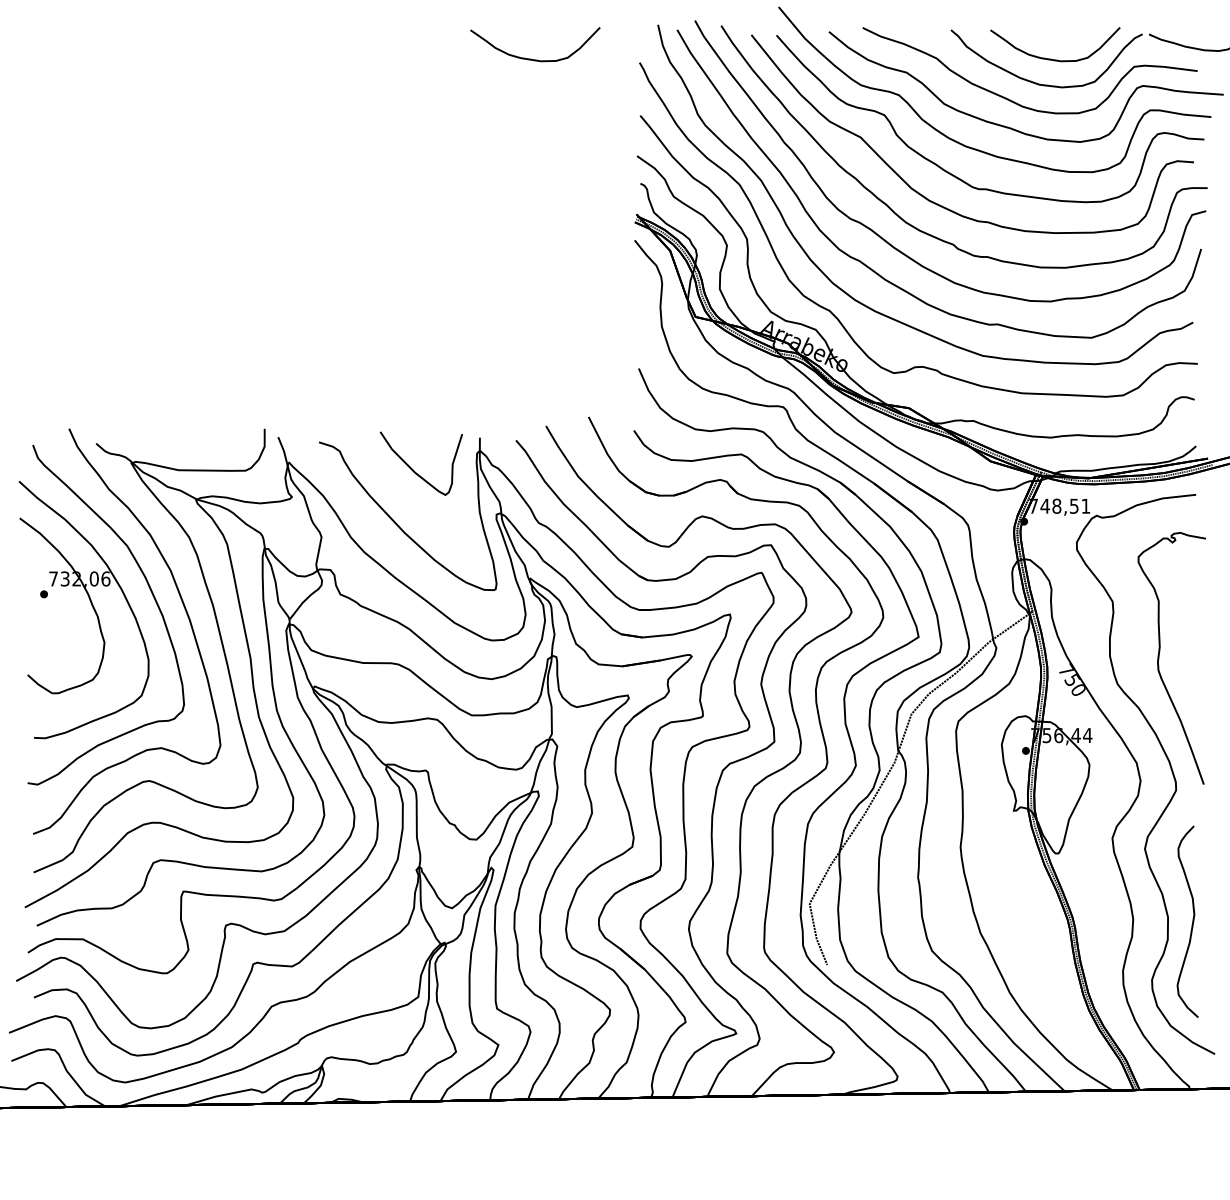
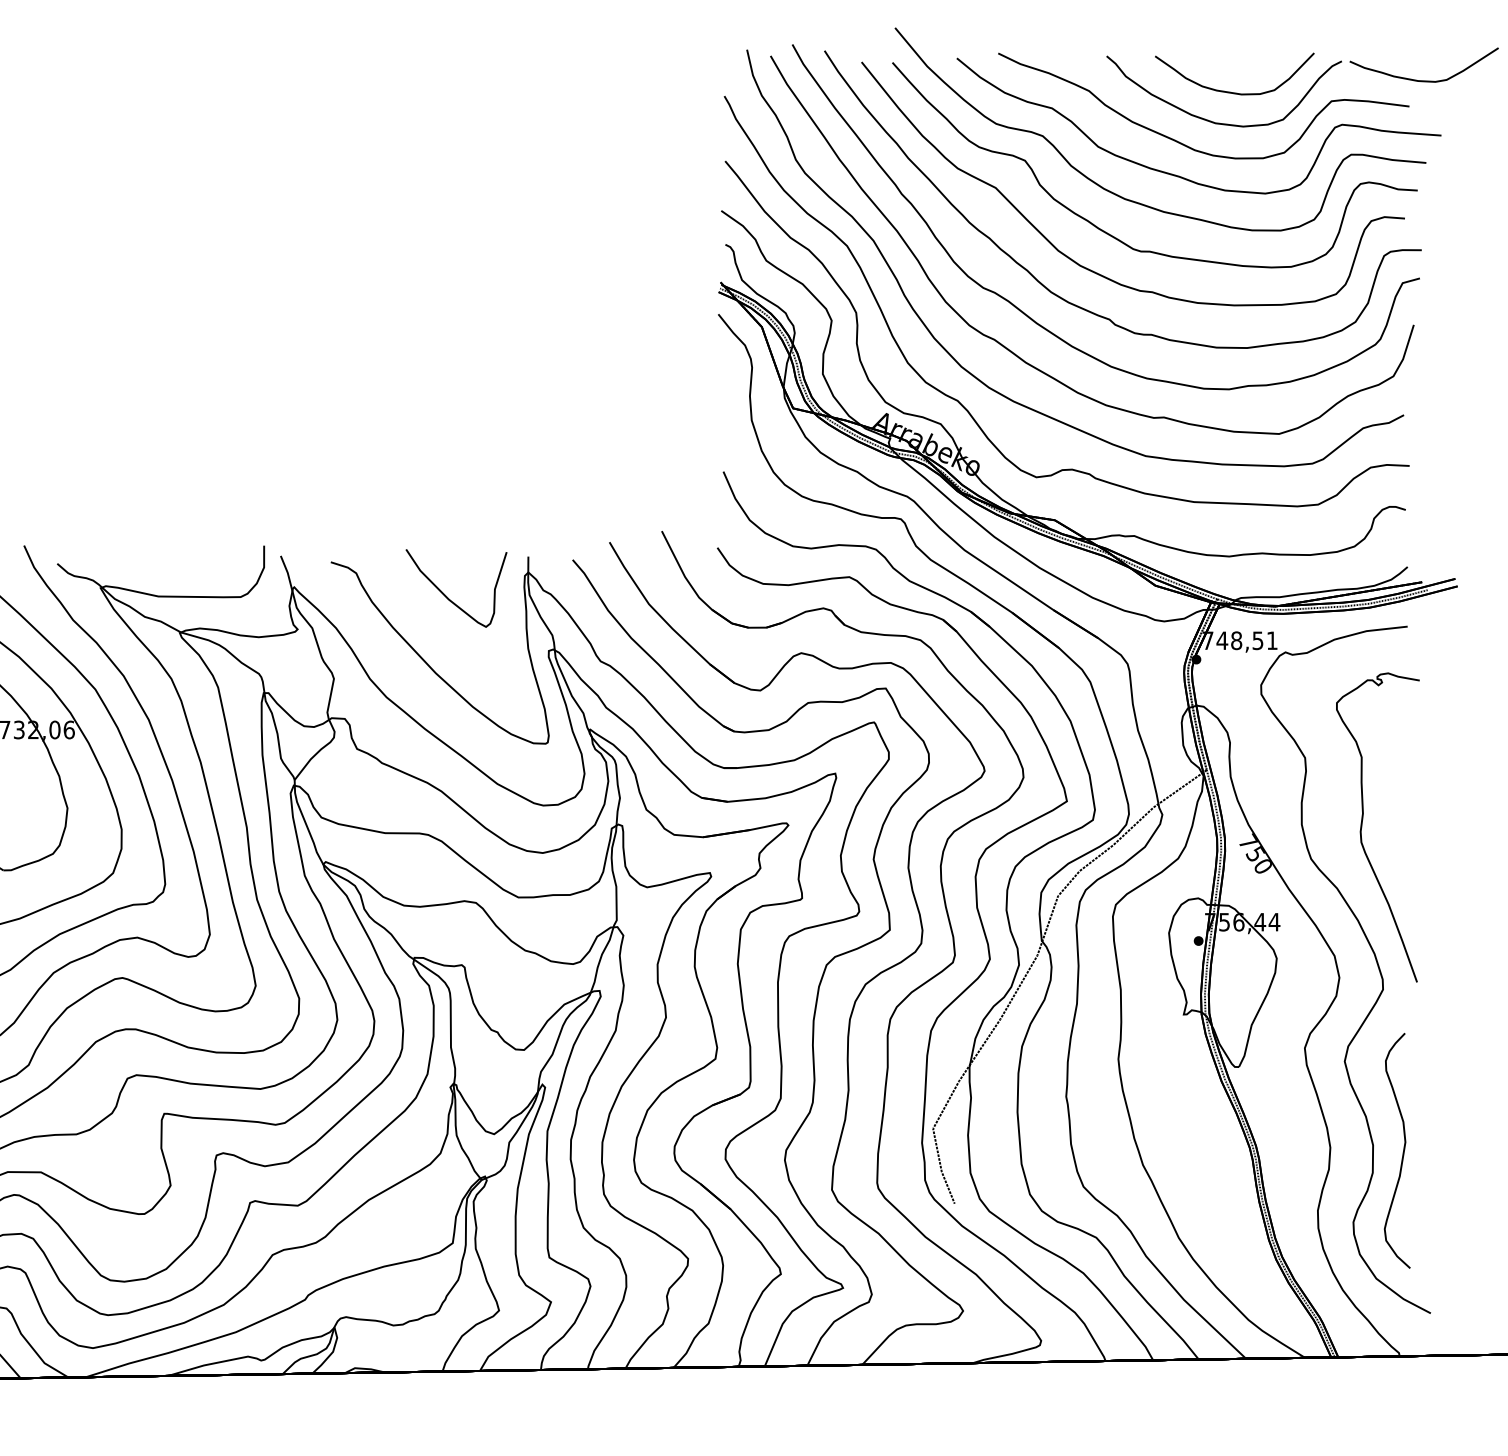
part: (531, 58) -> (591, 91), removed

